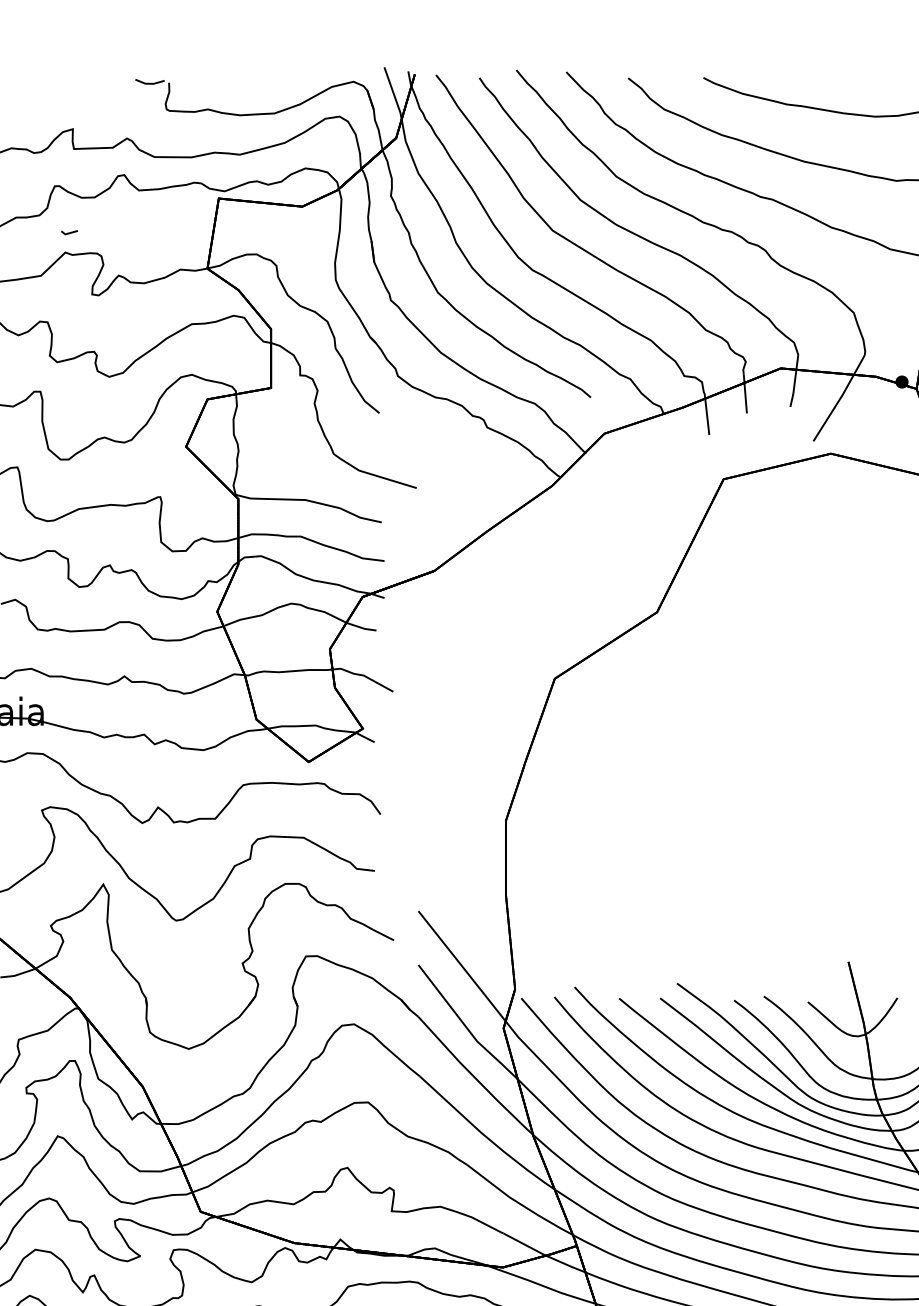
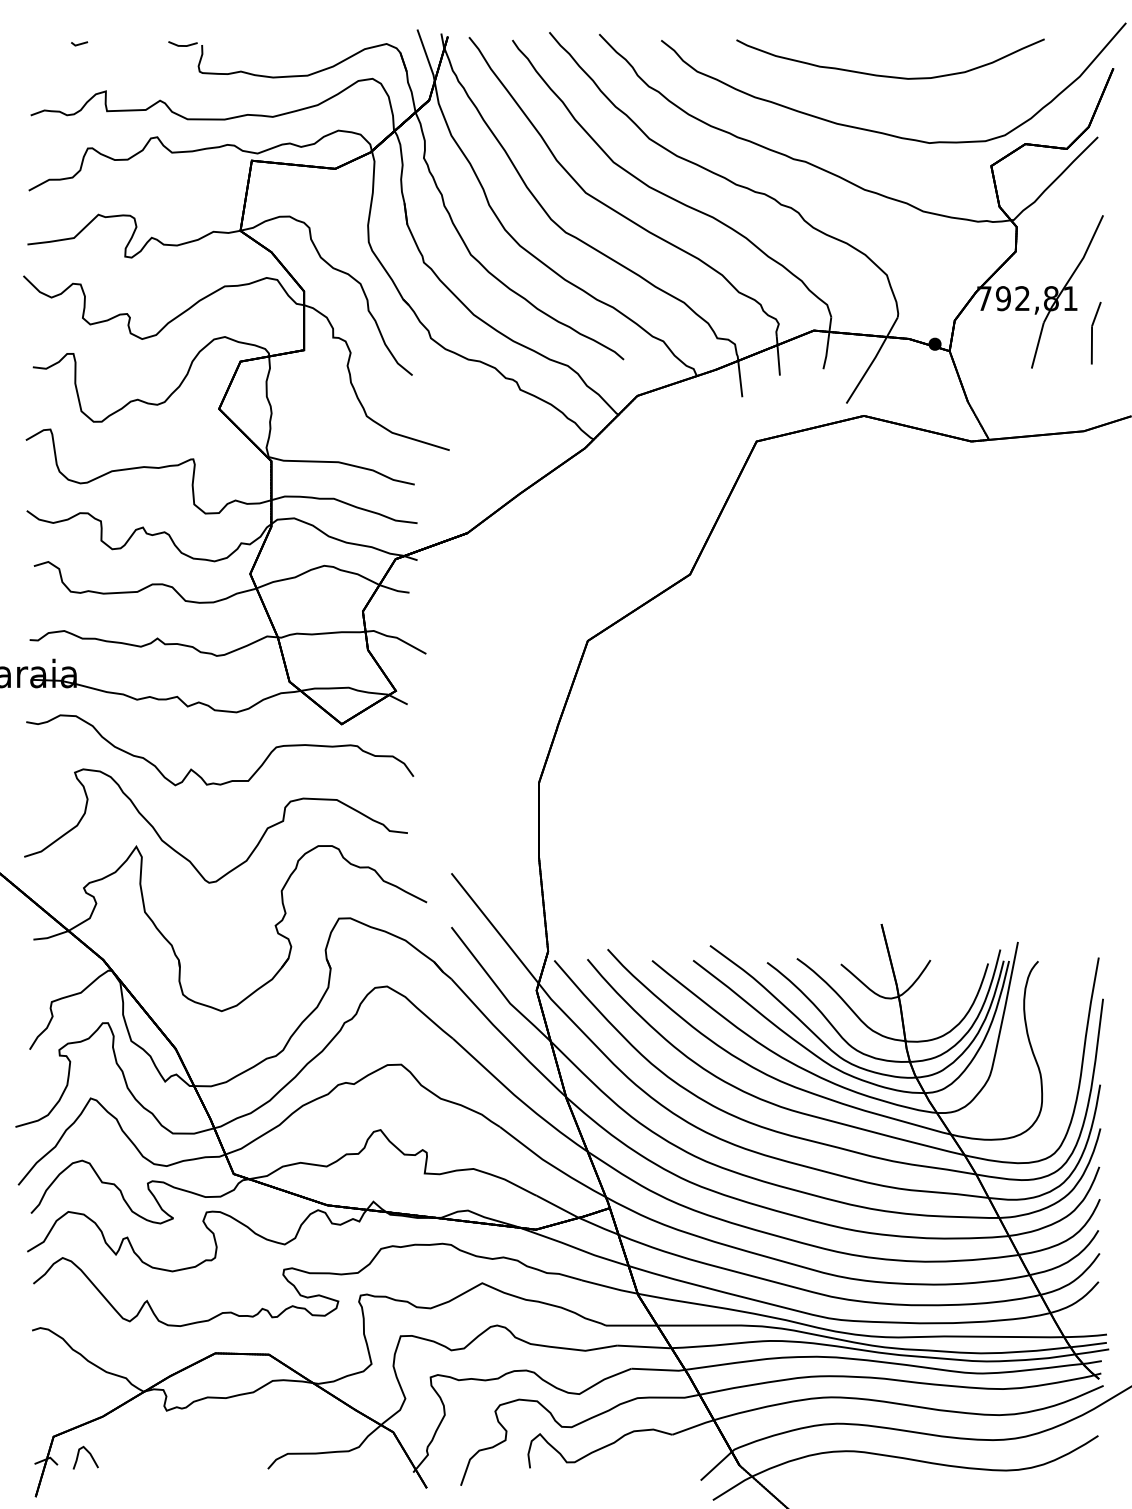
line: (69, 232) -> (79, 43), moved

